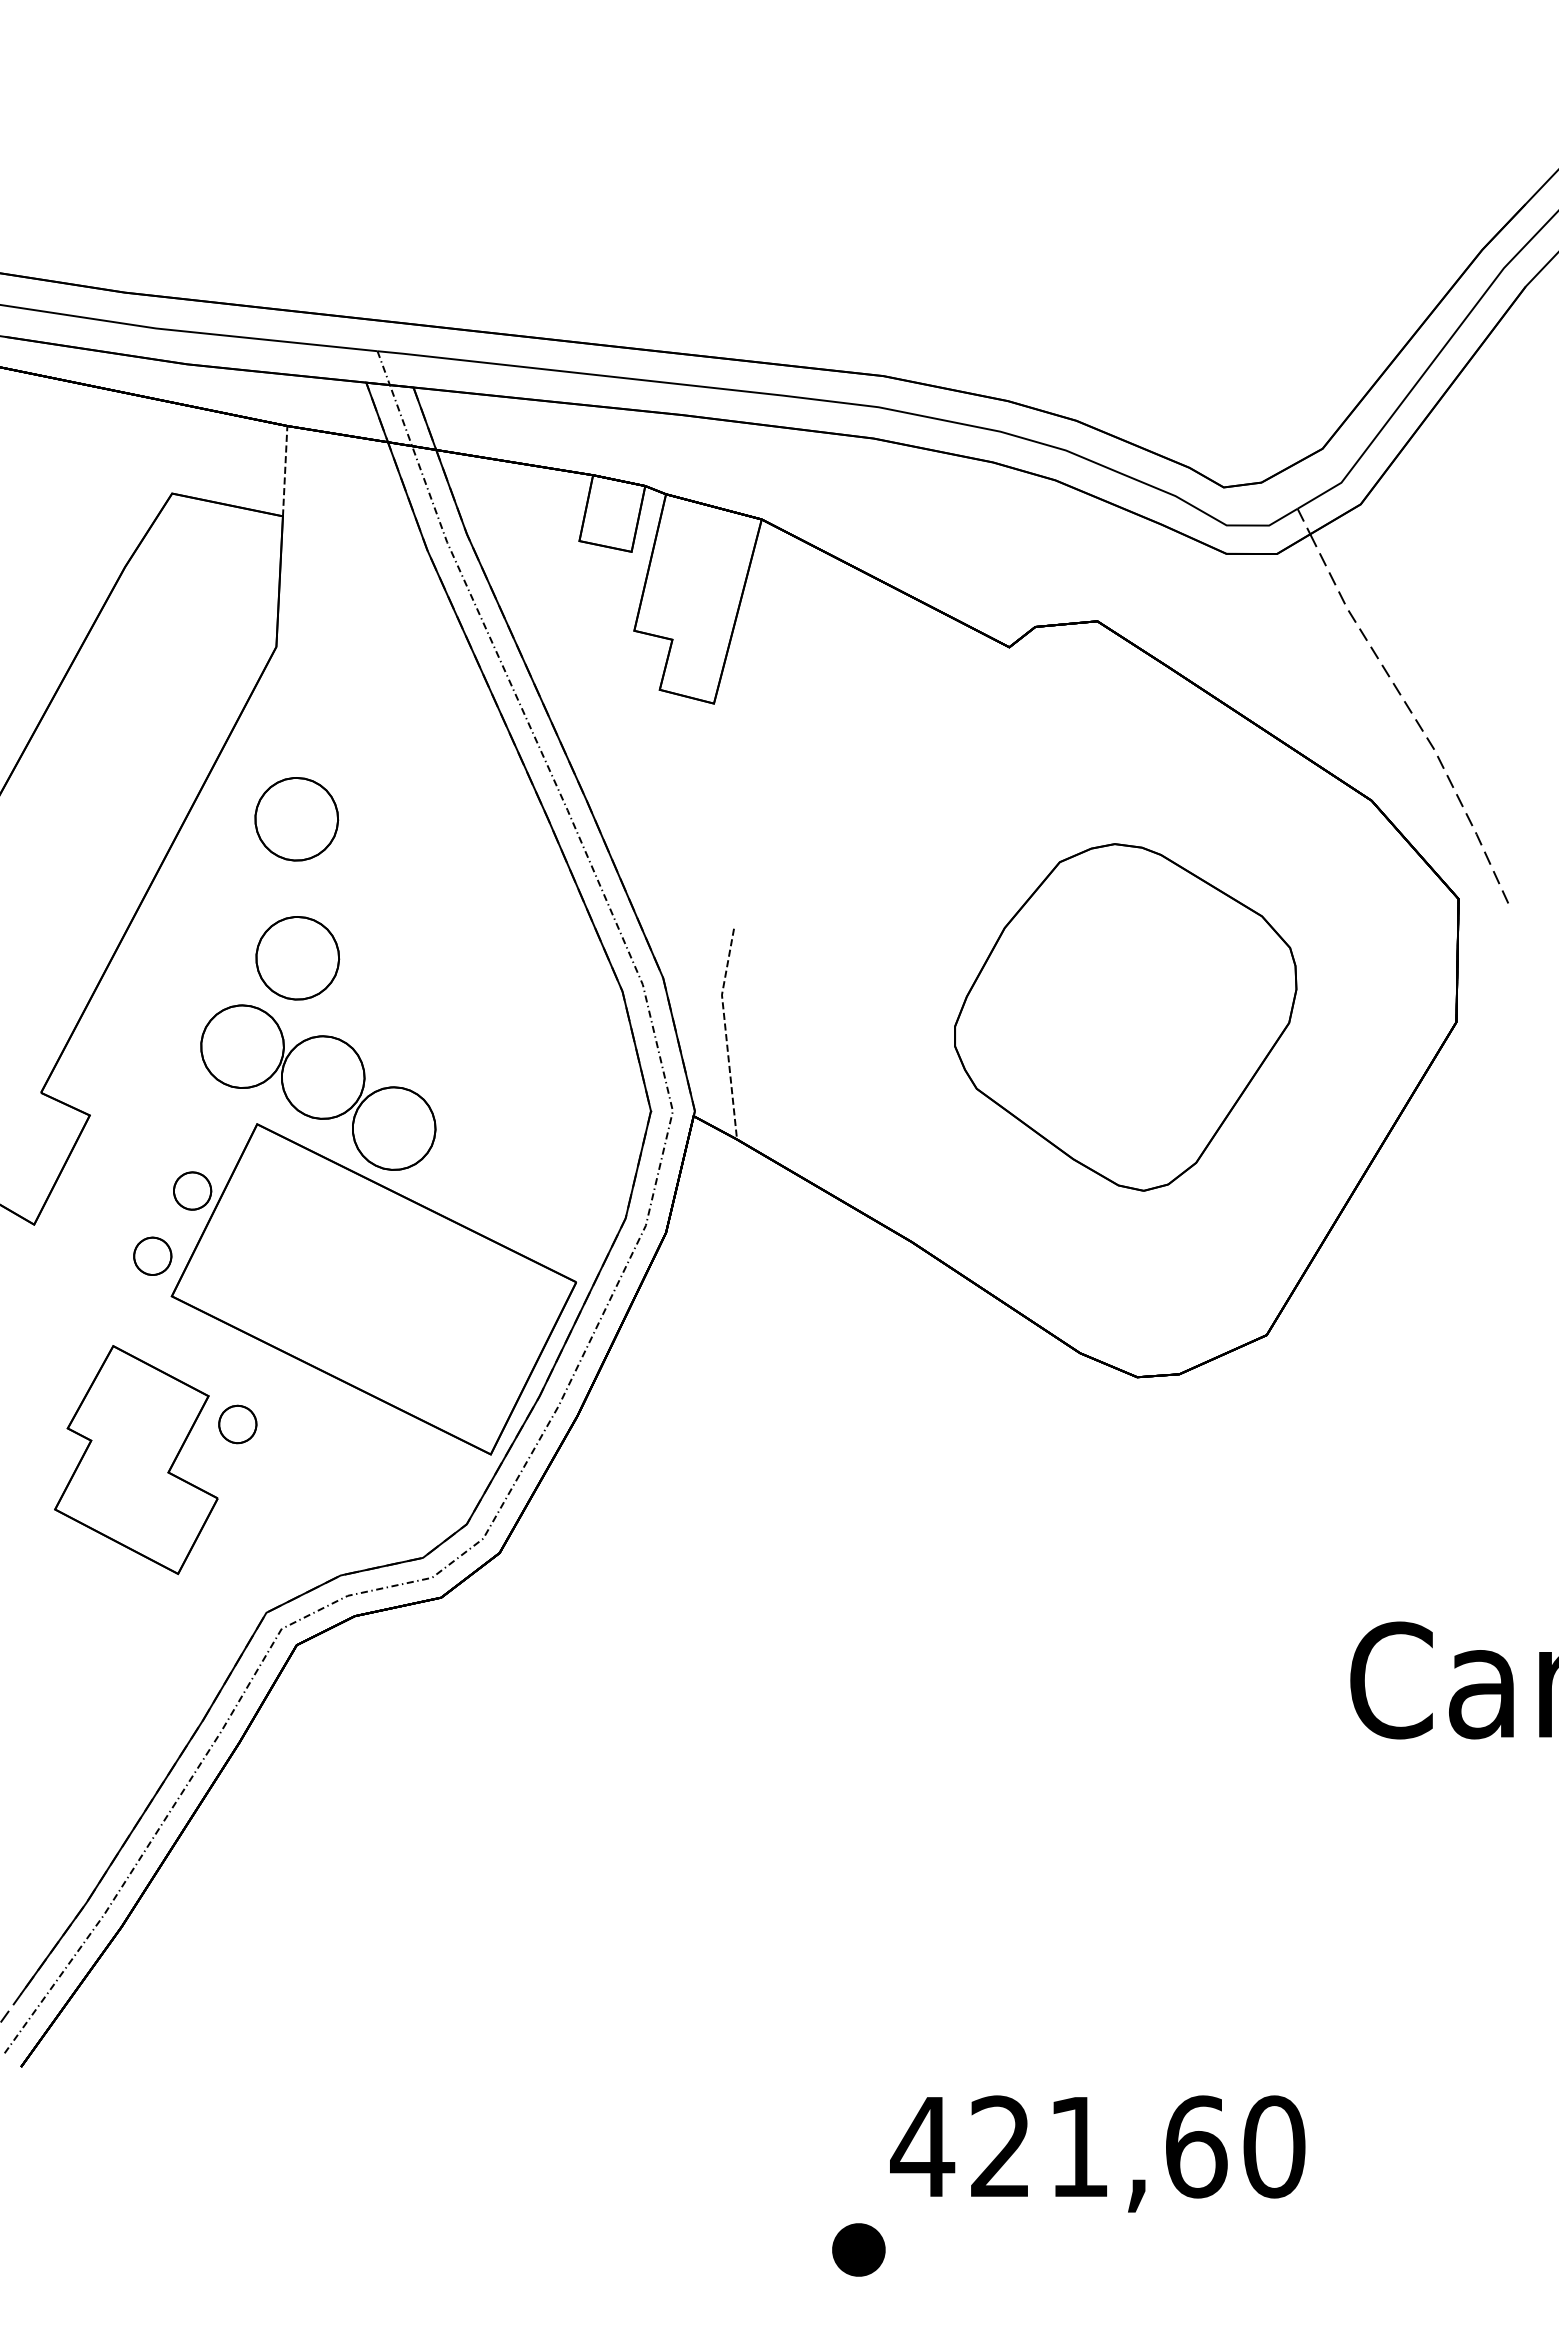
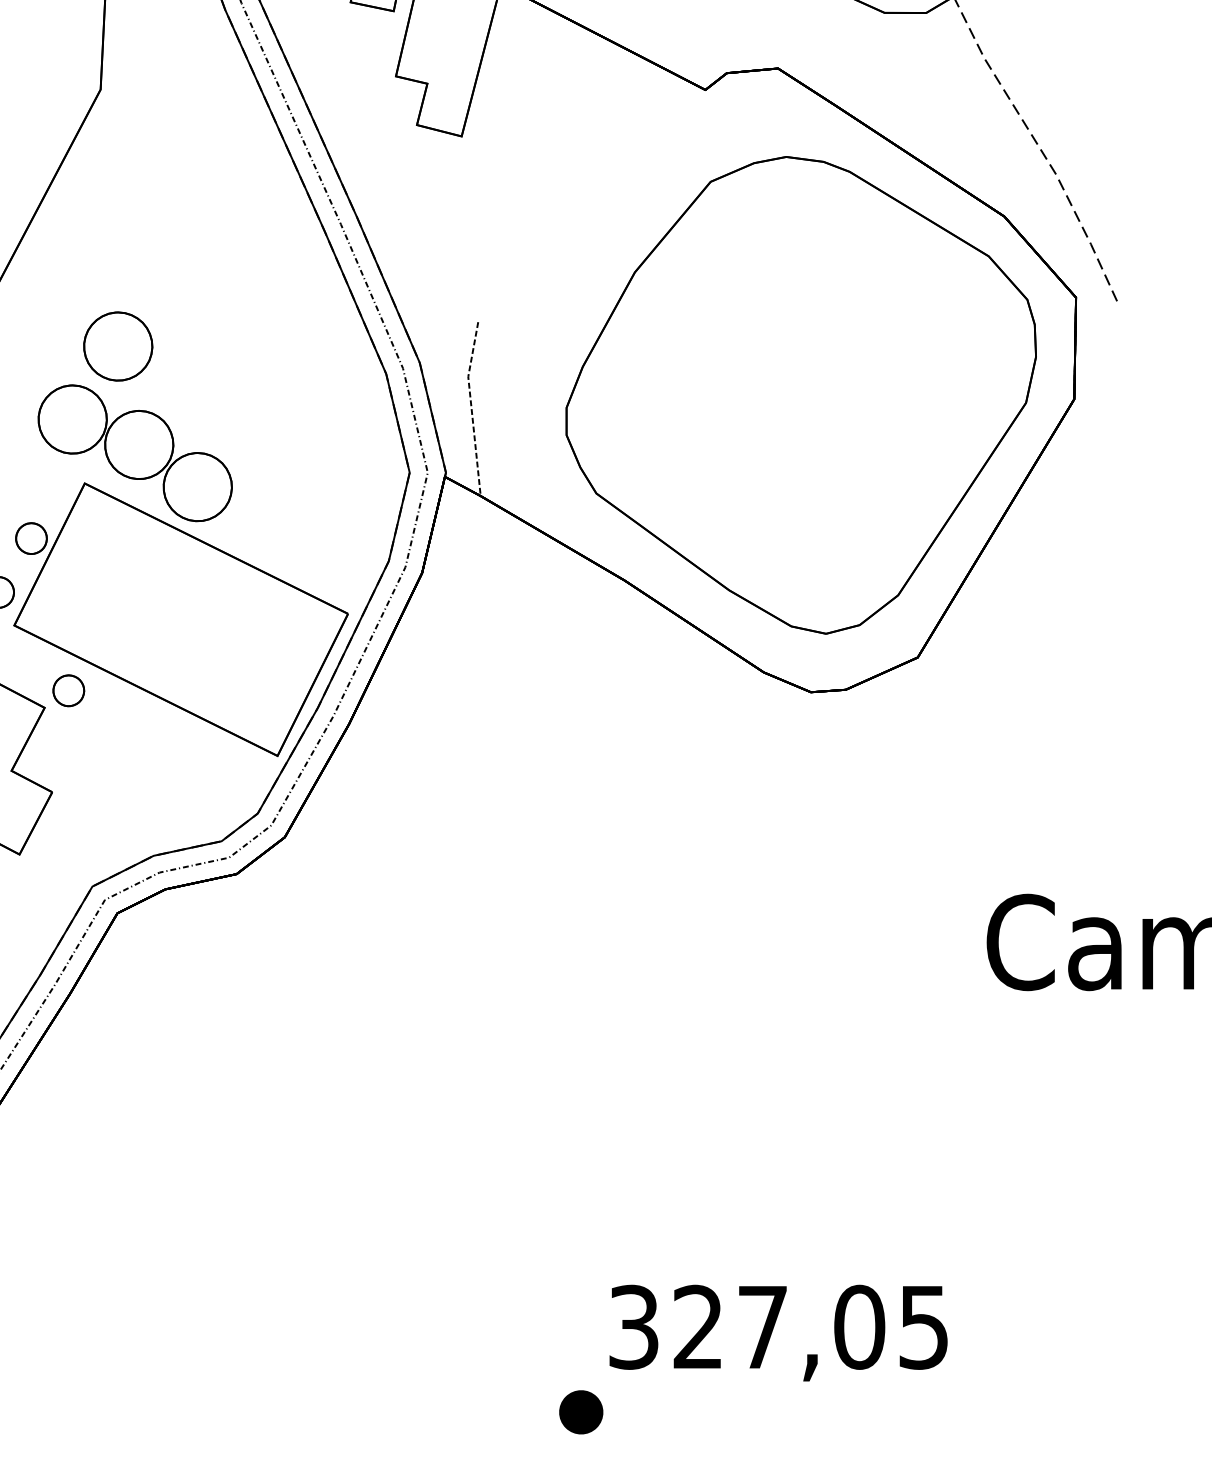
part: (296, 819) -> (117, 232), removed
part: (1125, 1017) -> (801, 395), size x1.67
part: (237, 1424) -> (68, 690), moved
text: (1097, 2146) -> (778, 1326), 421,60 -> 327,05

